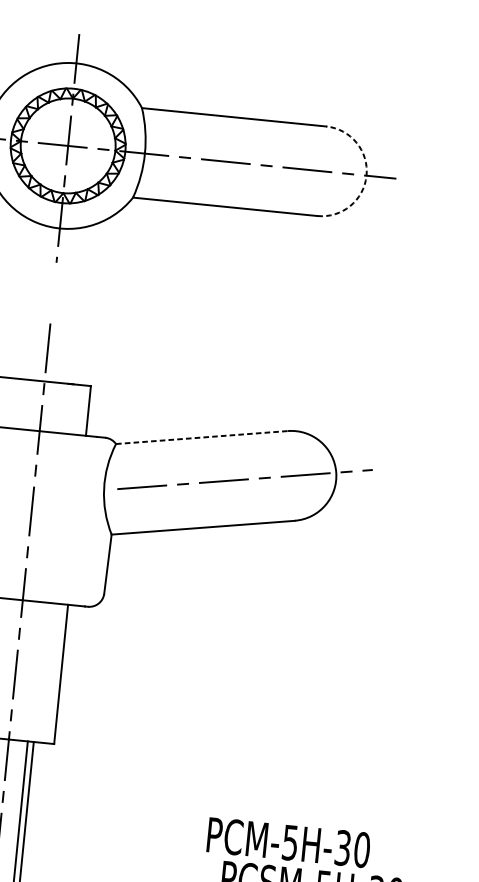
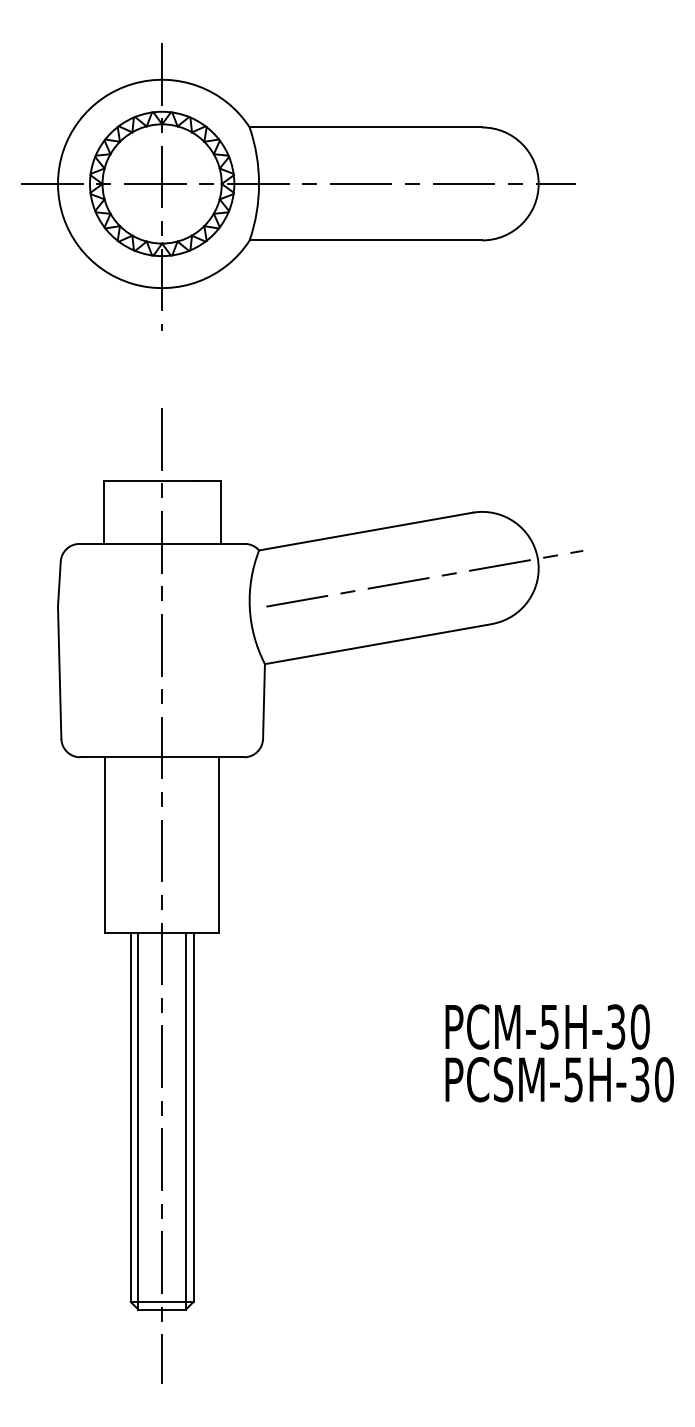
arc: (366, 175) -> (538, 183), dashed -> solid
line: (202, 437) -> (366, 531), dashed -> solid
text: (288, 842) -> (547, 1026), moved

